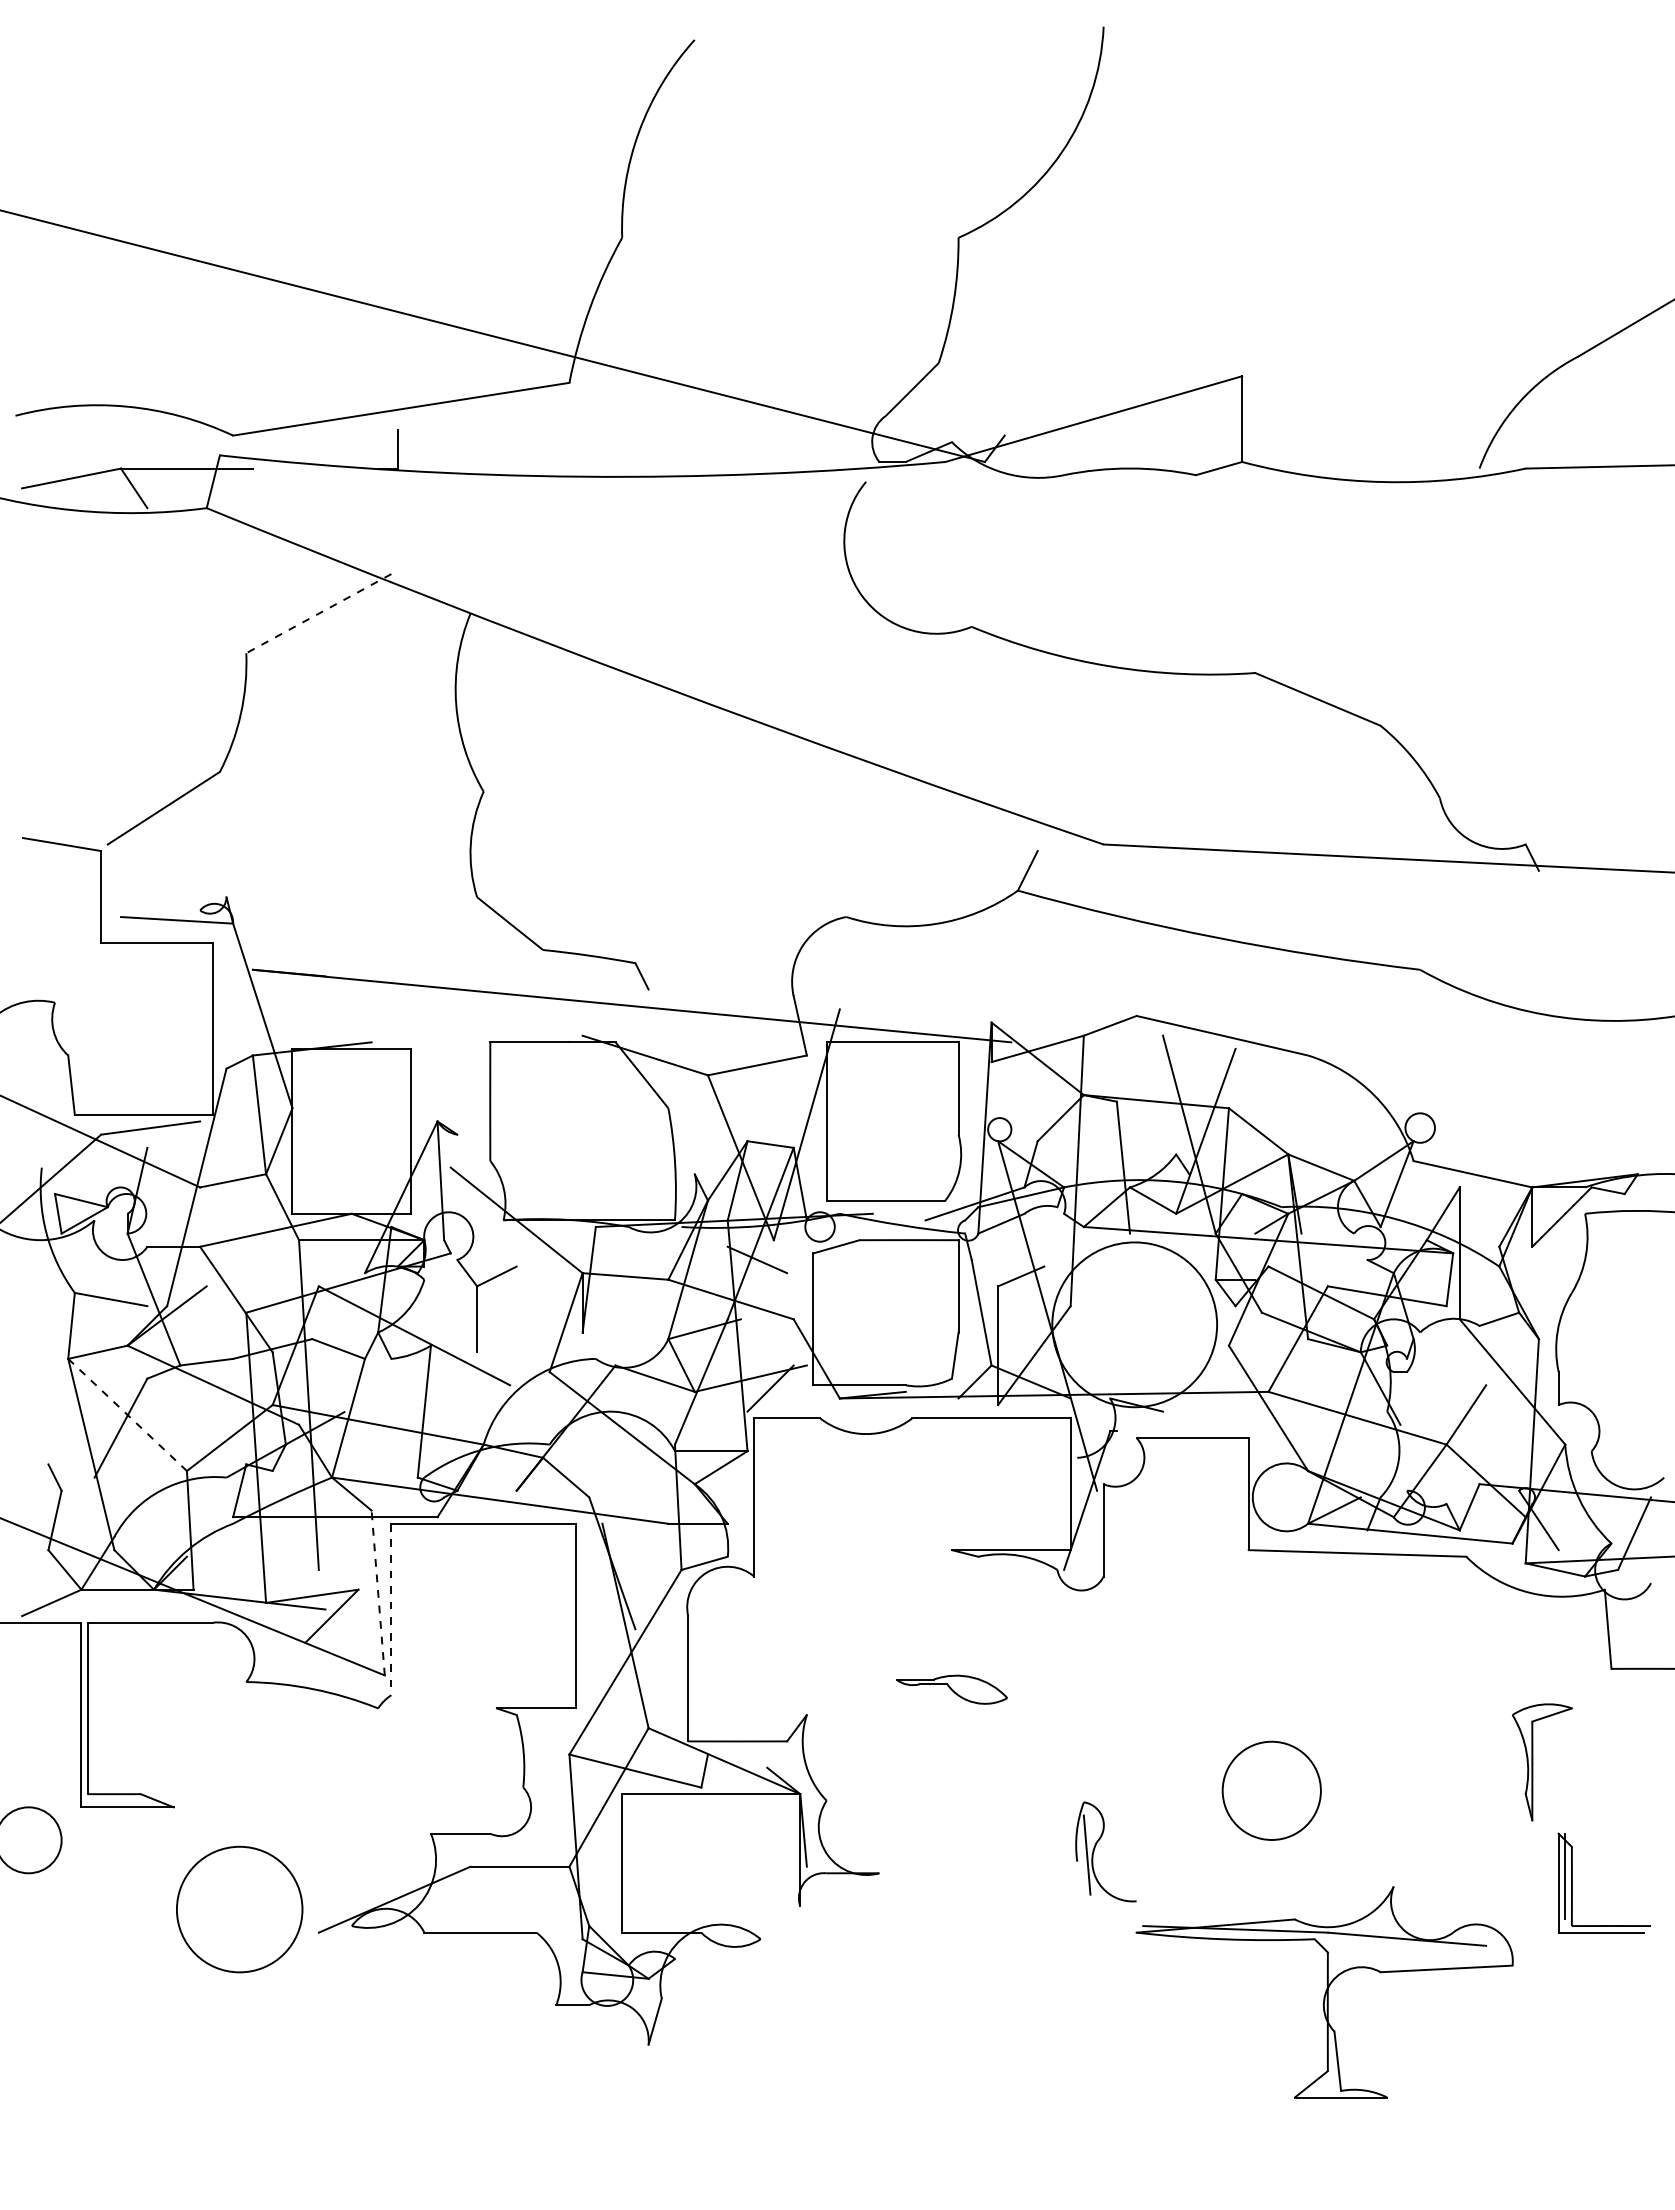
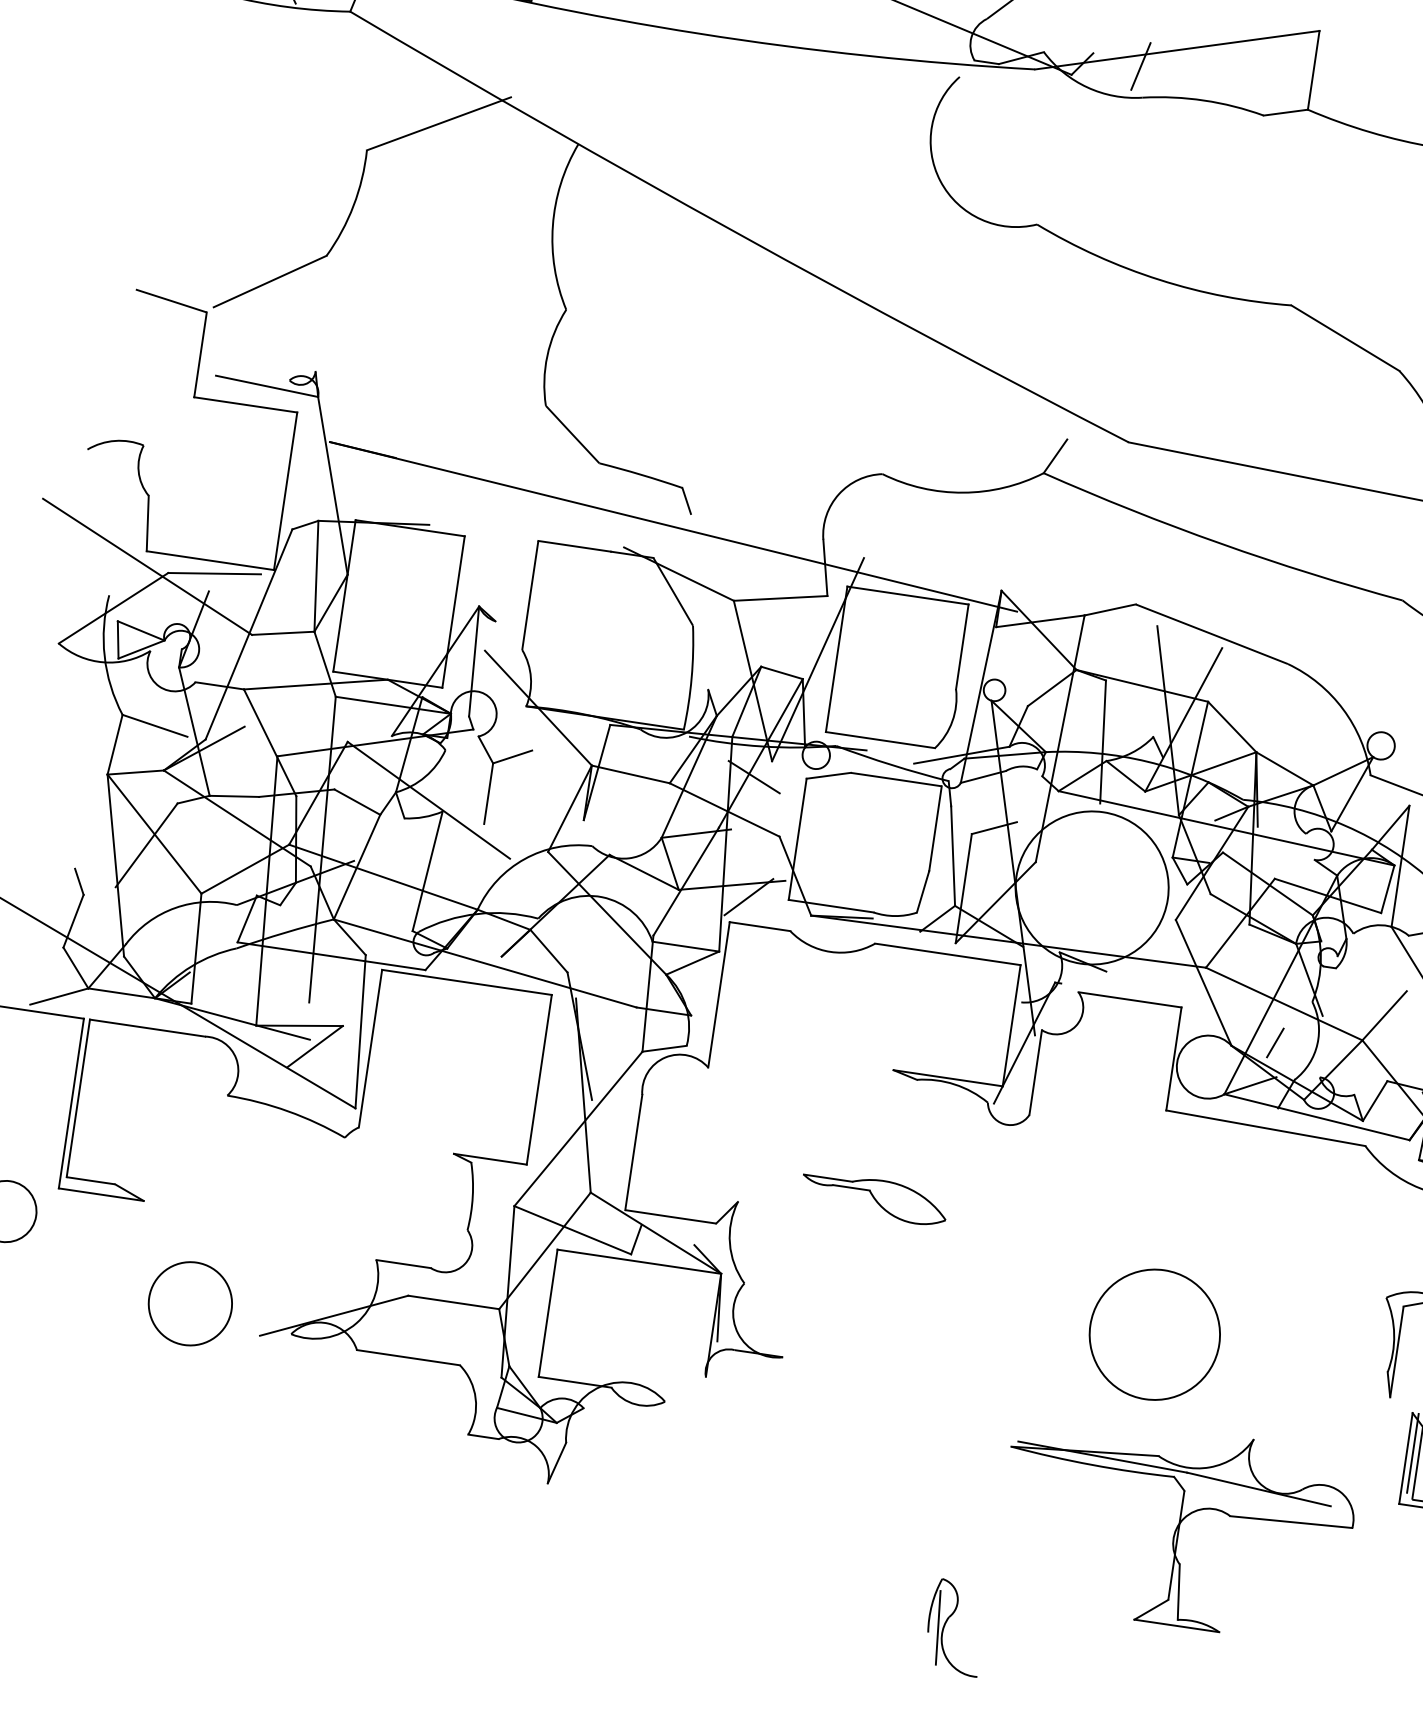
line: (1057, 441) -> (1141, 65), added
line: (318, 613) -> (438, 123), dashed -> solid
line: (127, 1414) -> (154, 833), dashed -> solid
line: (1353, 1460) -> (1274, 1042), added
line: (378, 1593) -> (360, 1032), dashed -> solid
line: (391, 1609) -> (370, 1048), dashed -> solid
part: (951, 1689) -> (874, 1198), size x1.43
circle: (1271, 1790) -> (1154, 1334), size x1.43
part: (1095, 1848) -> (946, 1622), moved
circle: (239, 1909) -> (190, 1303), size x0.71

